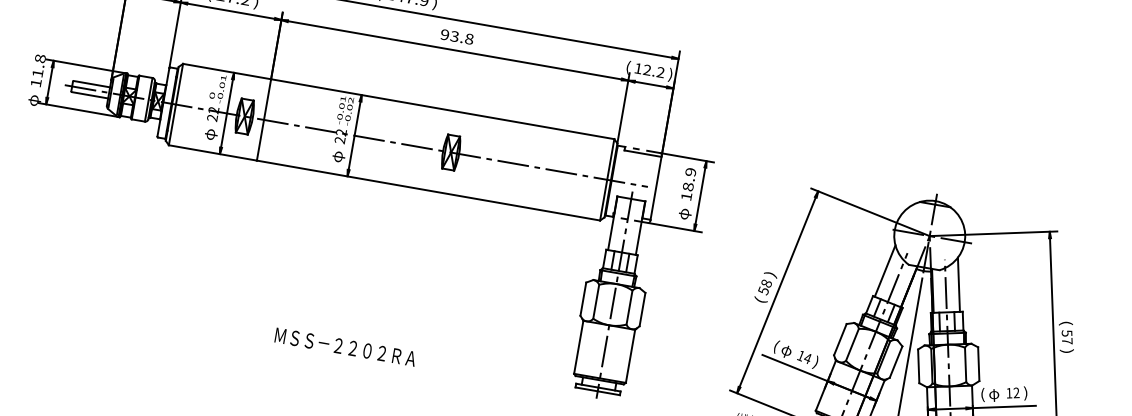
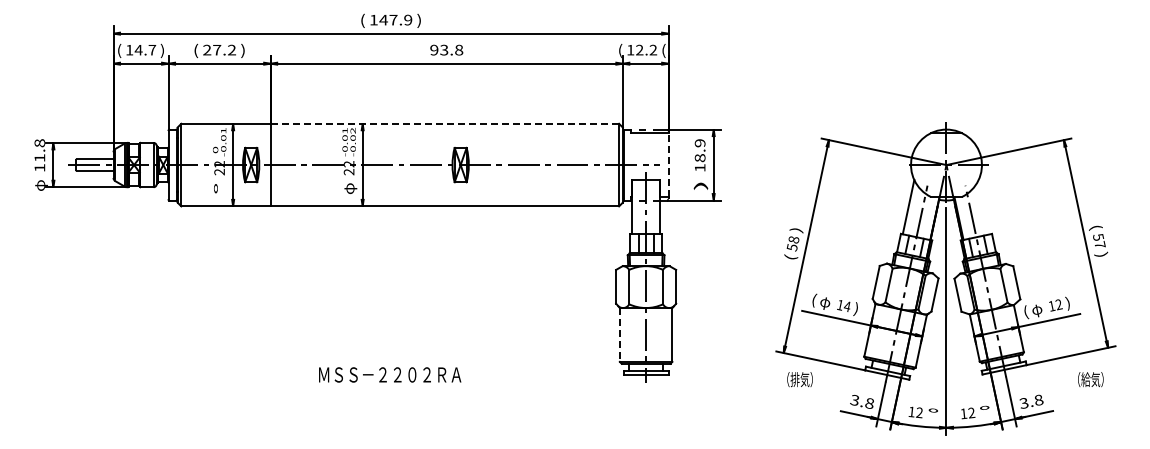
text: (670, 74) -> (663, 50), ) -> (
line: (443, 109) -> (445, 123), solid -> dashed
text: (210, 134) -> (220, 188), φ -> °
line: (655, 188) -> (668, 165), solid -> dashed
text: (683, 213) -> (700, 185), φ -> )
line: (958, 284) -> (983, 207), removed
line: (578, 346) -> (619, 334), solid -> dashed

